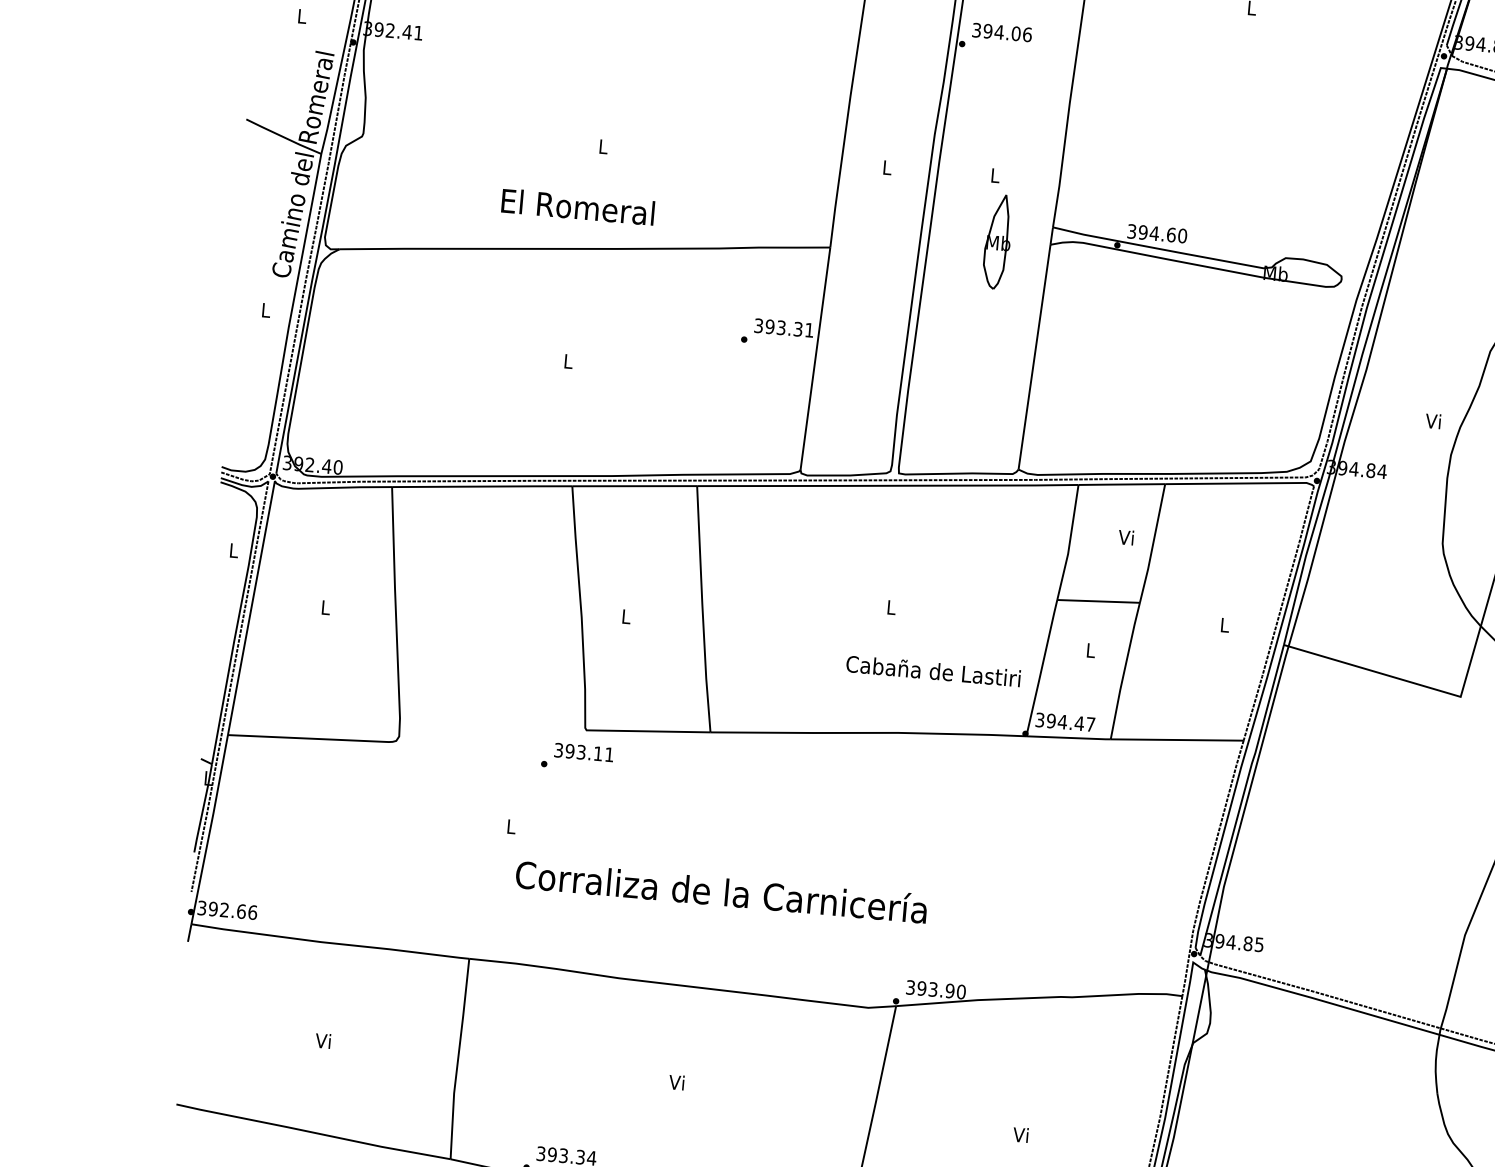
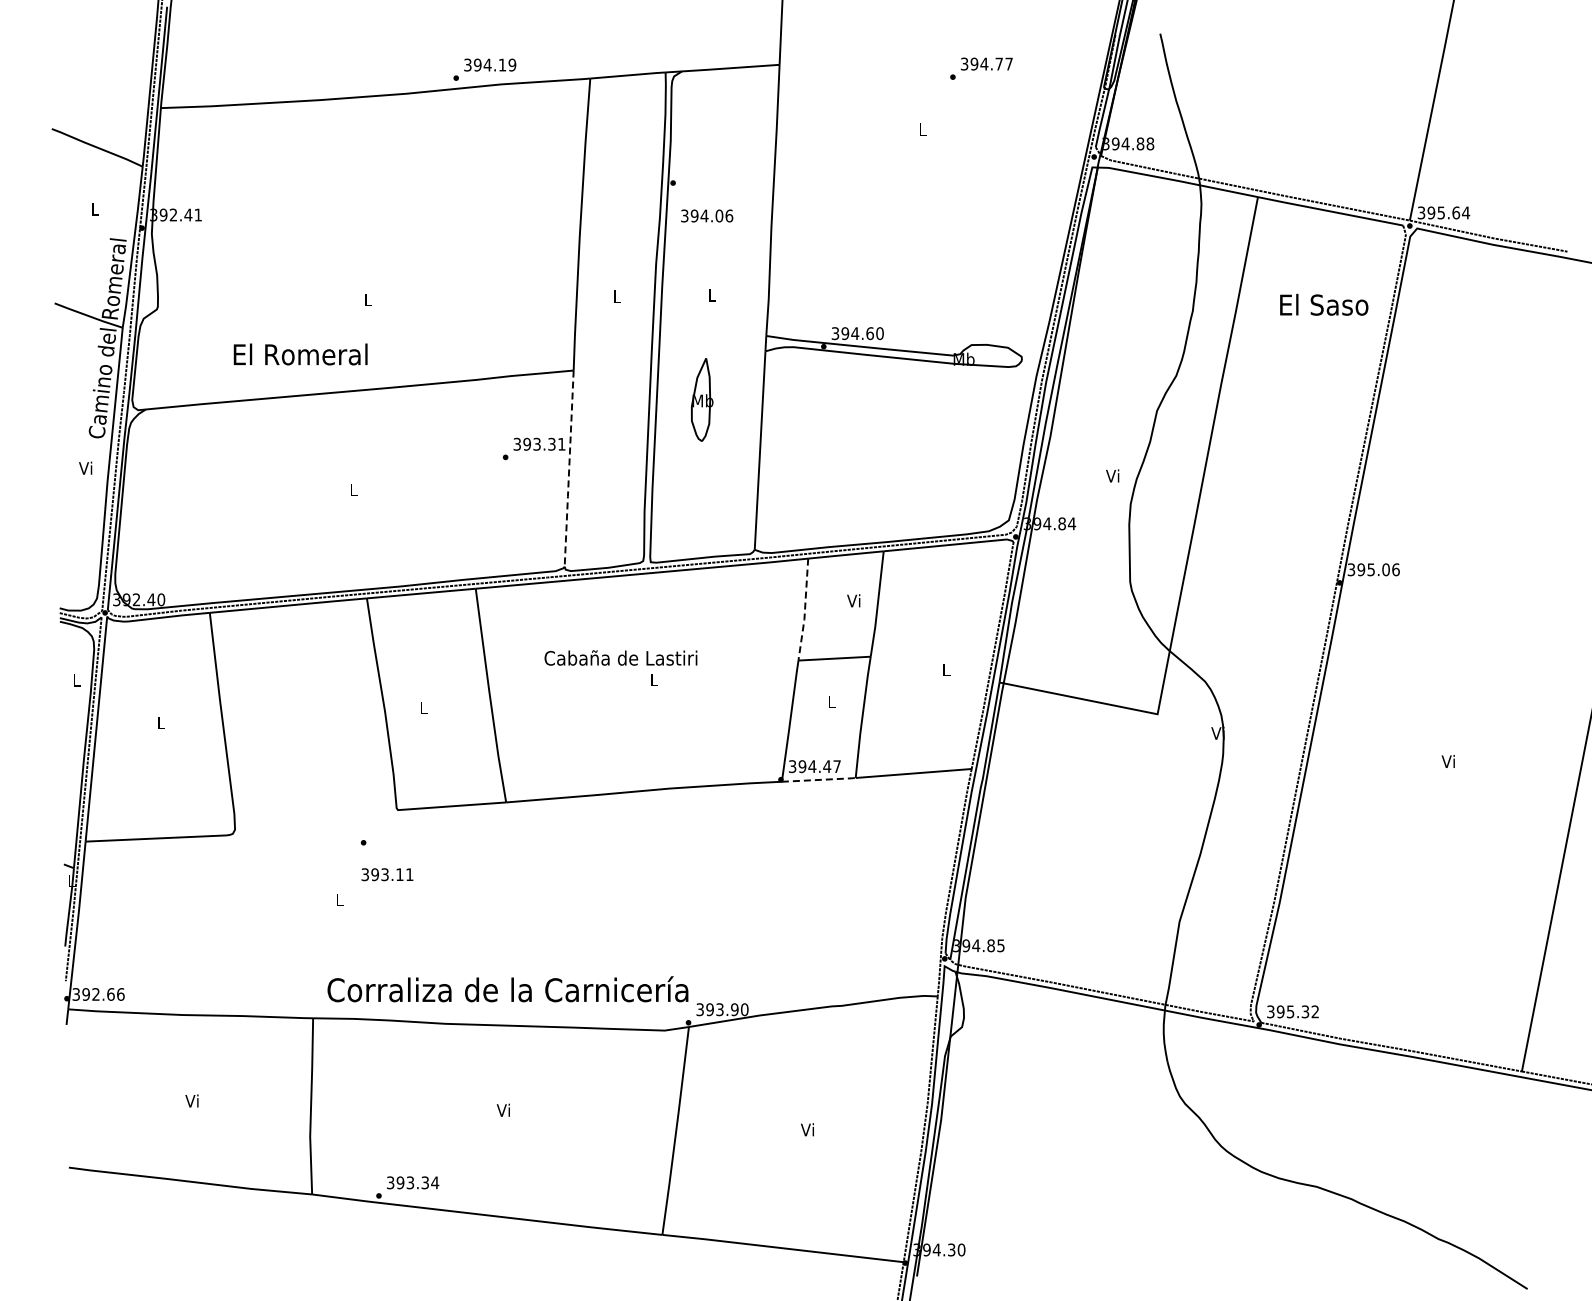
text: (1002, 32) -> (707, 215), moved
text: (577, 207) -> (300, 354), moved
part: (998, 241) -> (702, 399), moved
text: (265, 309) -> (85, 467), L -> Vi
line: (815, 359) -> (569, 469), solid -> dashed
line: (1069, 543) -> (804, 610), solid -> dashed
text: (933, 670) -> (620, 657), moved
line: (1069, 737) -> (819, 779), solid -> dashed
text: (584, 752) -> (387, 874), moved
text: (721, 891) -> (507, 989), moved

